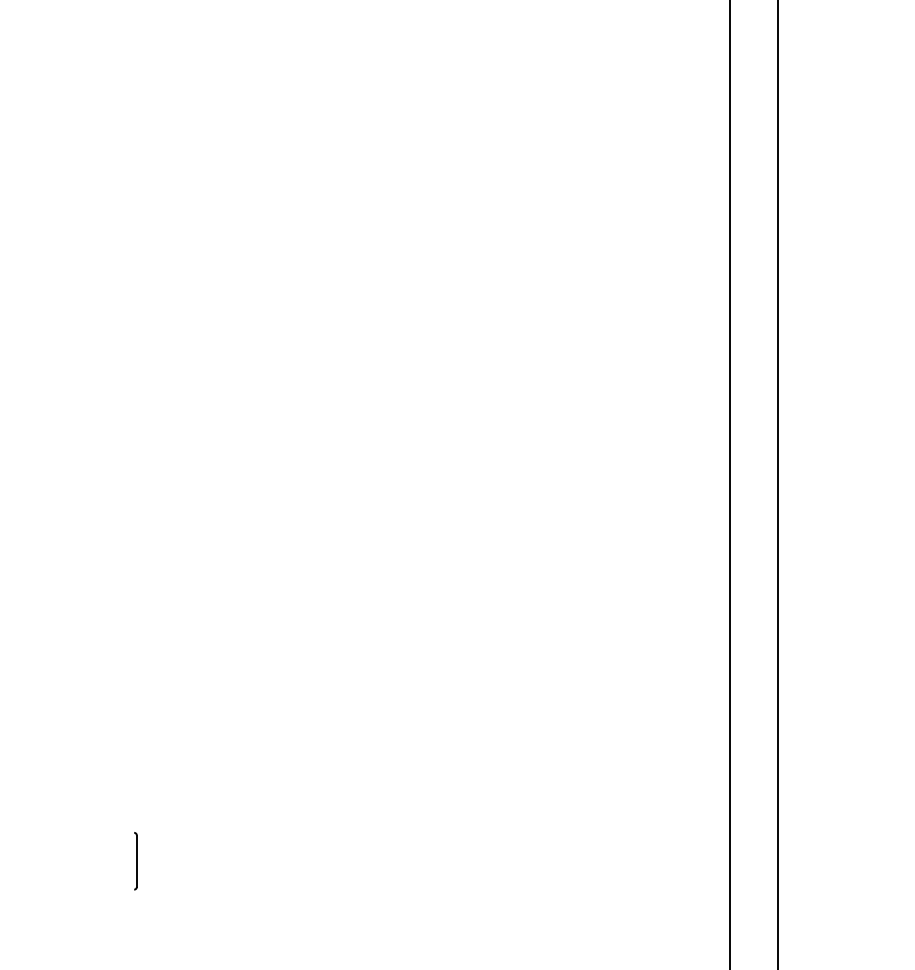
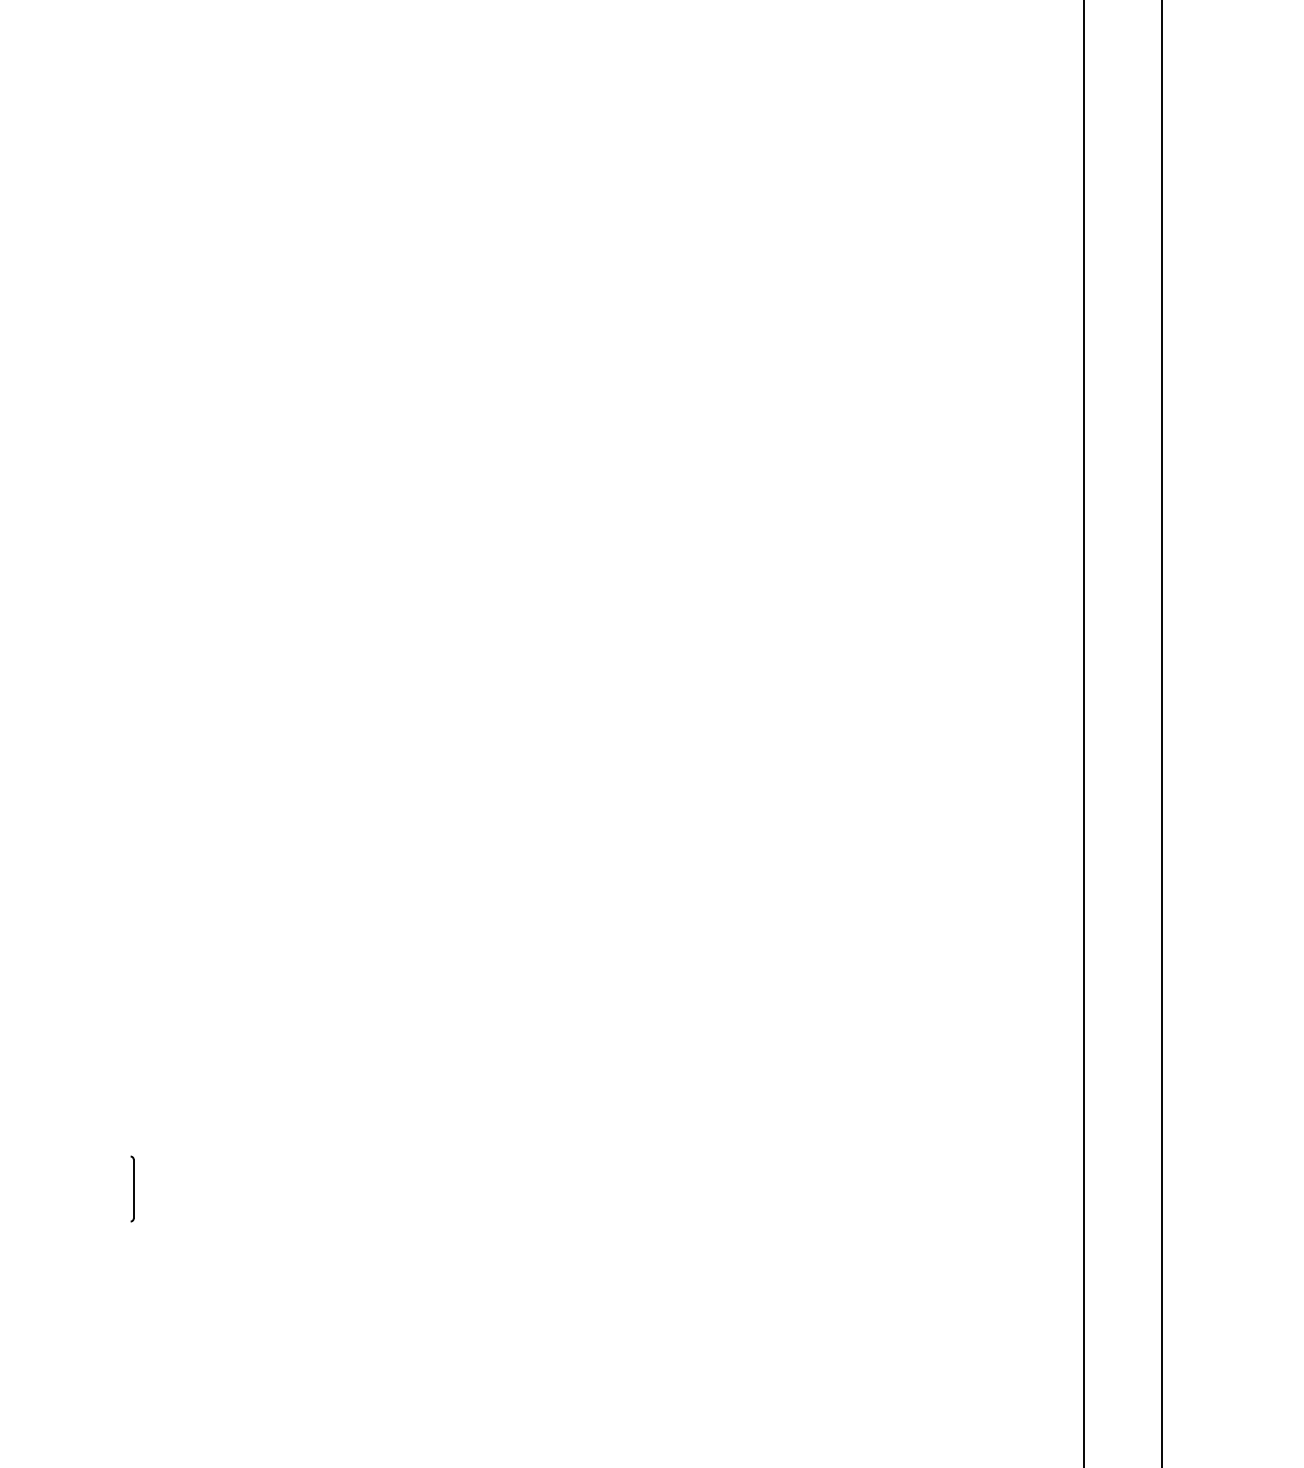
part: (135, 861) -> (131, 1189), size x0.71

